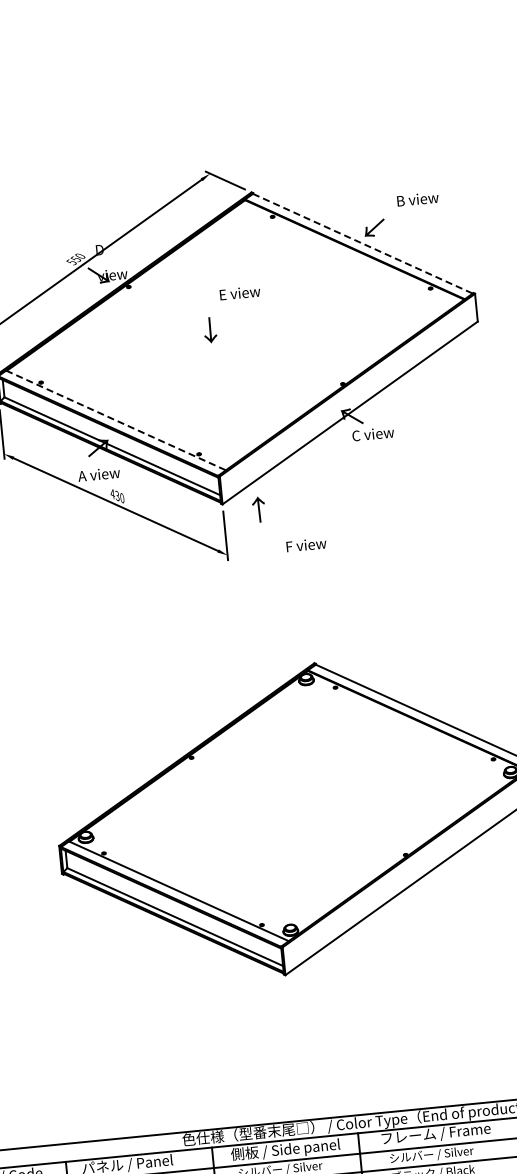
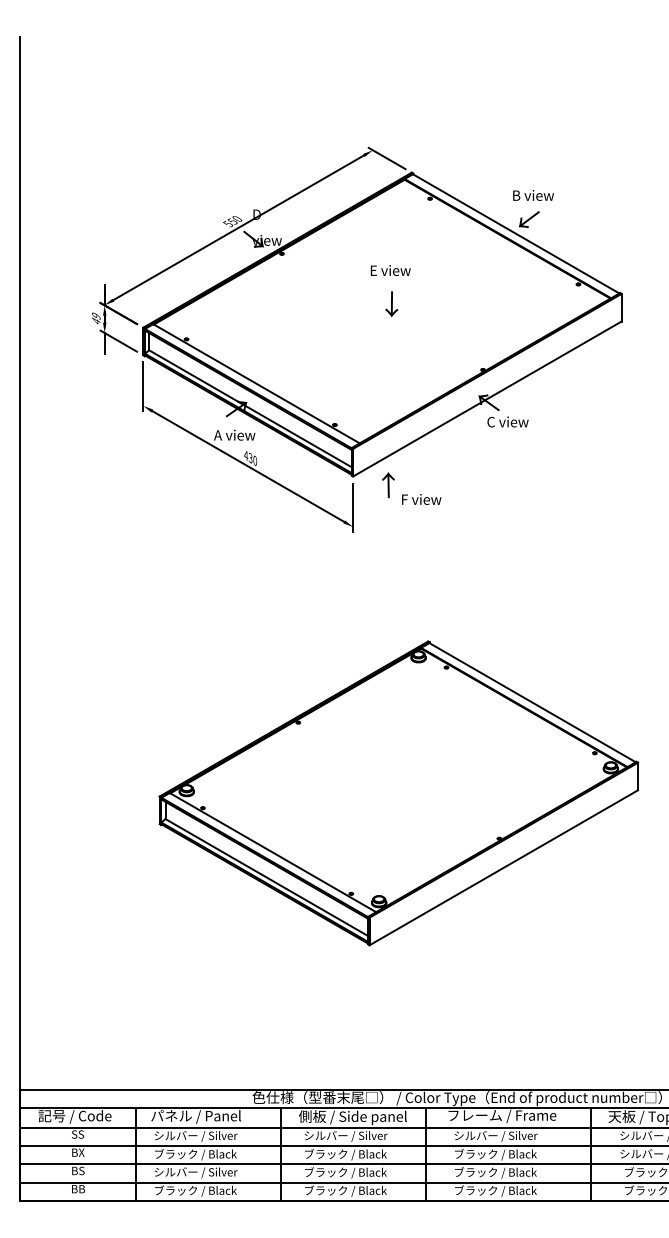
text: (417, 199) -> (533, 195), moved
line: (363, 244) -> (516, 234), dashed -> solid
text: (209, 330) -> (391, 304), moved
line: (116, 421) -> (256, 384), dashed -> solid
text: (306, 544) -> (421, 499), moved

